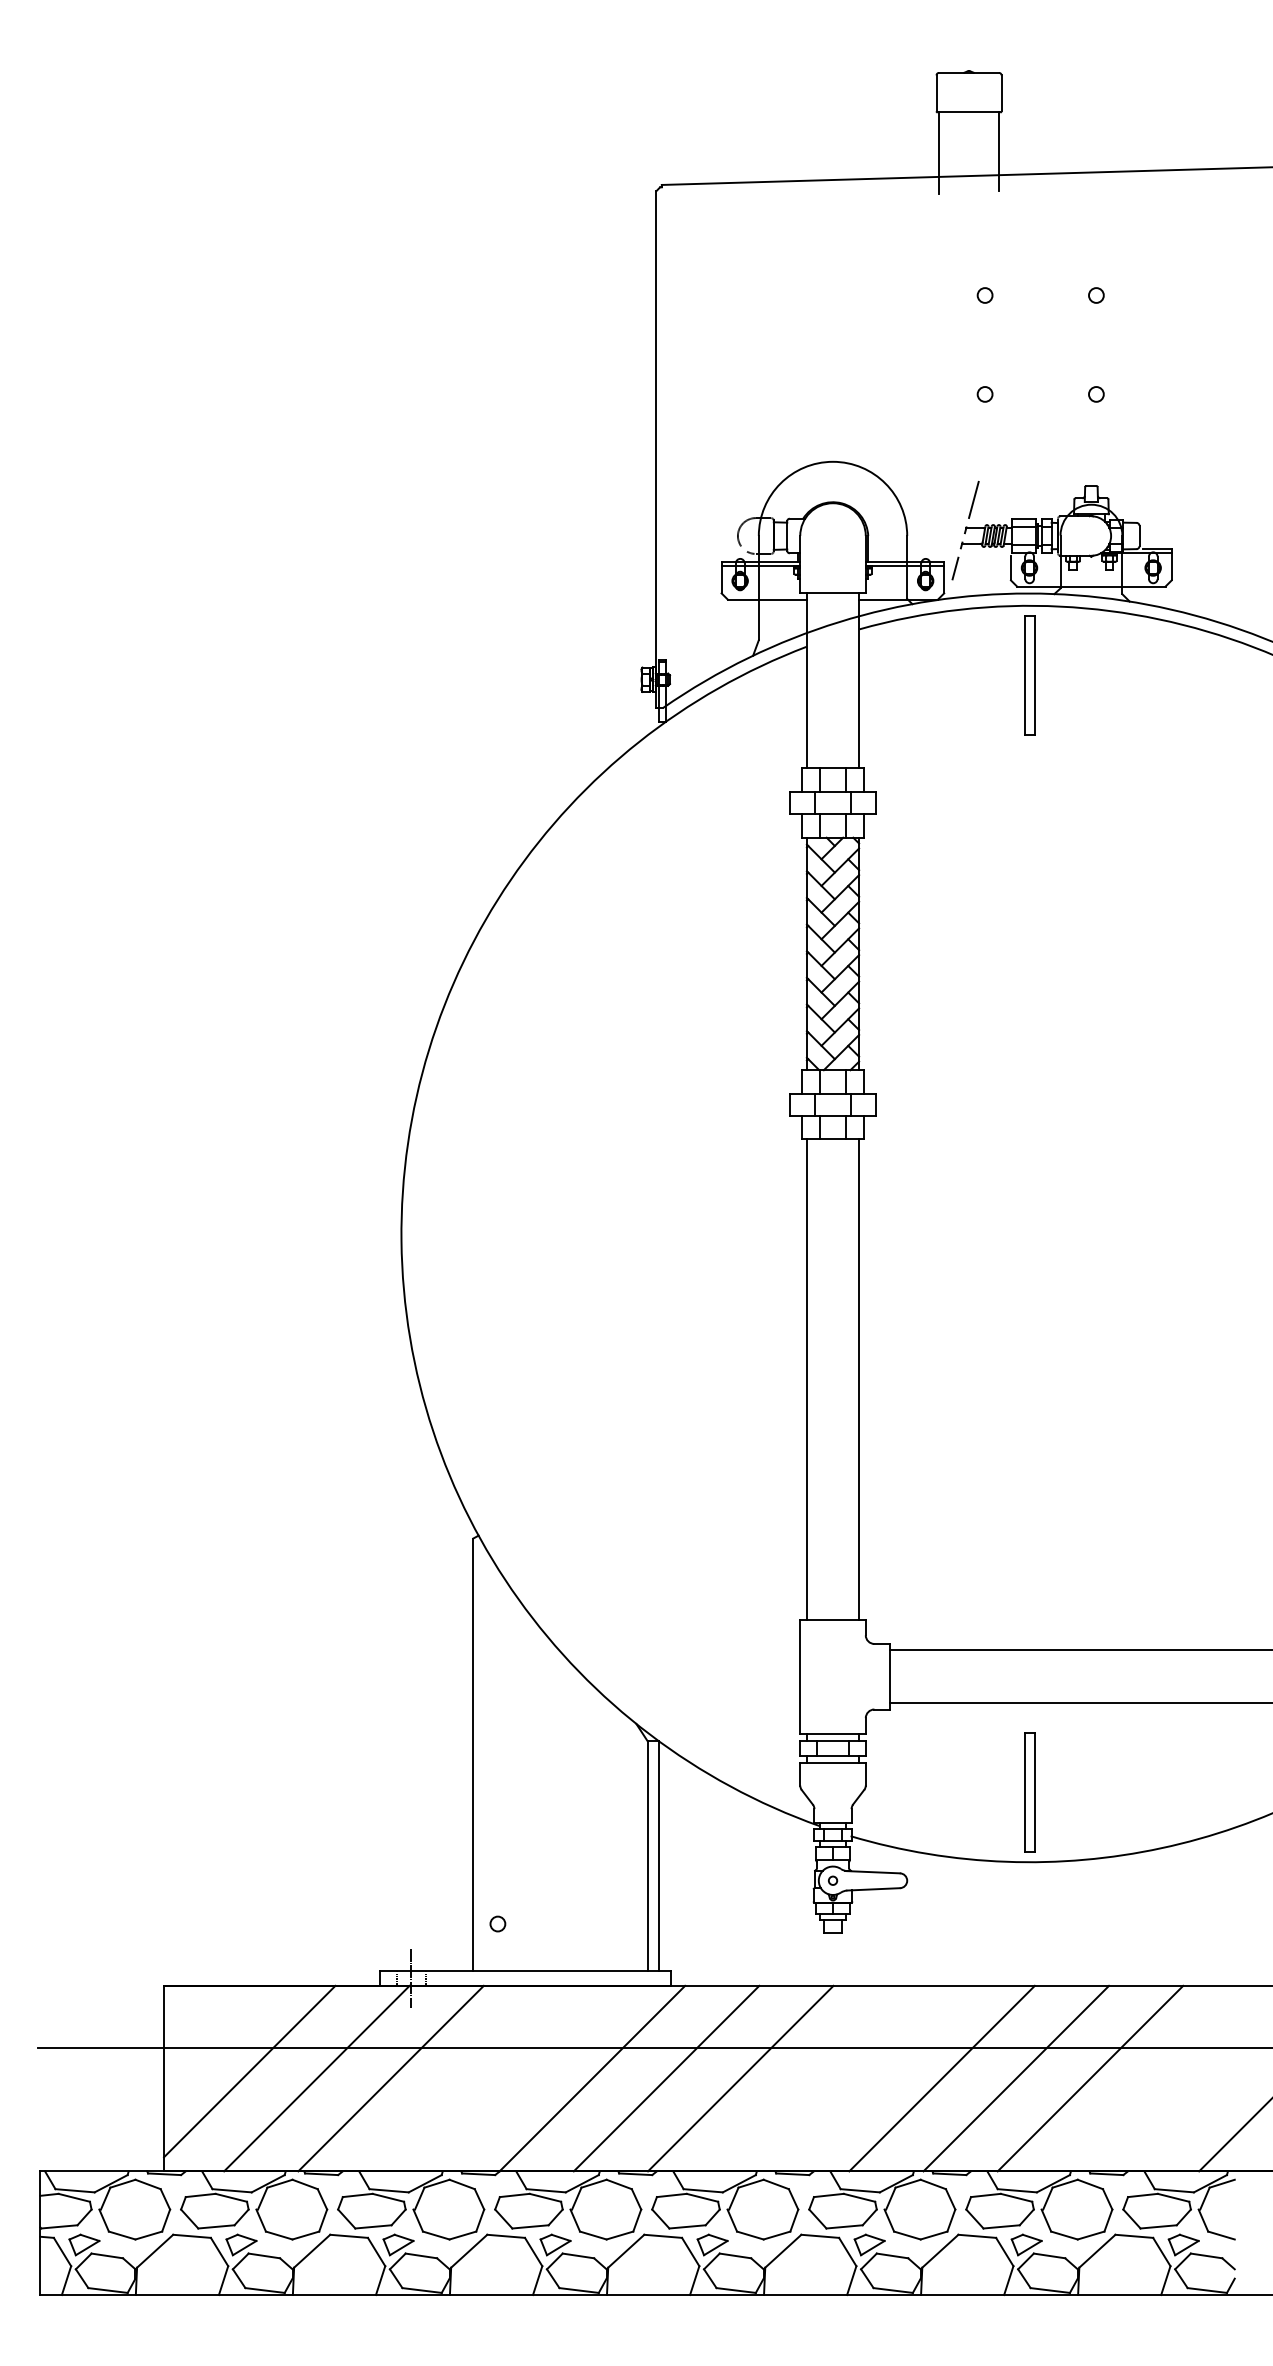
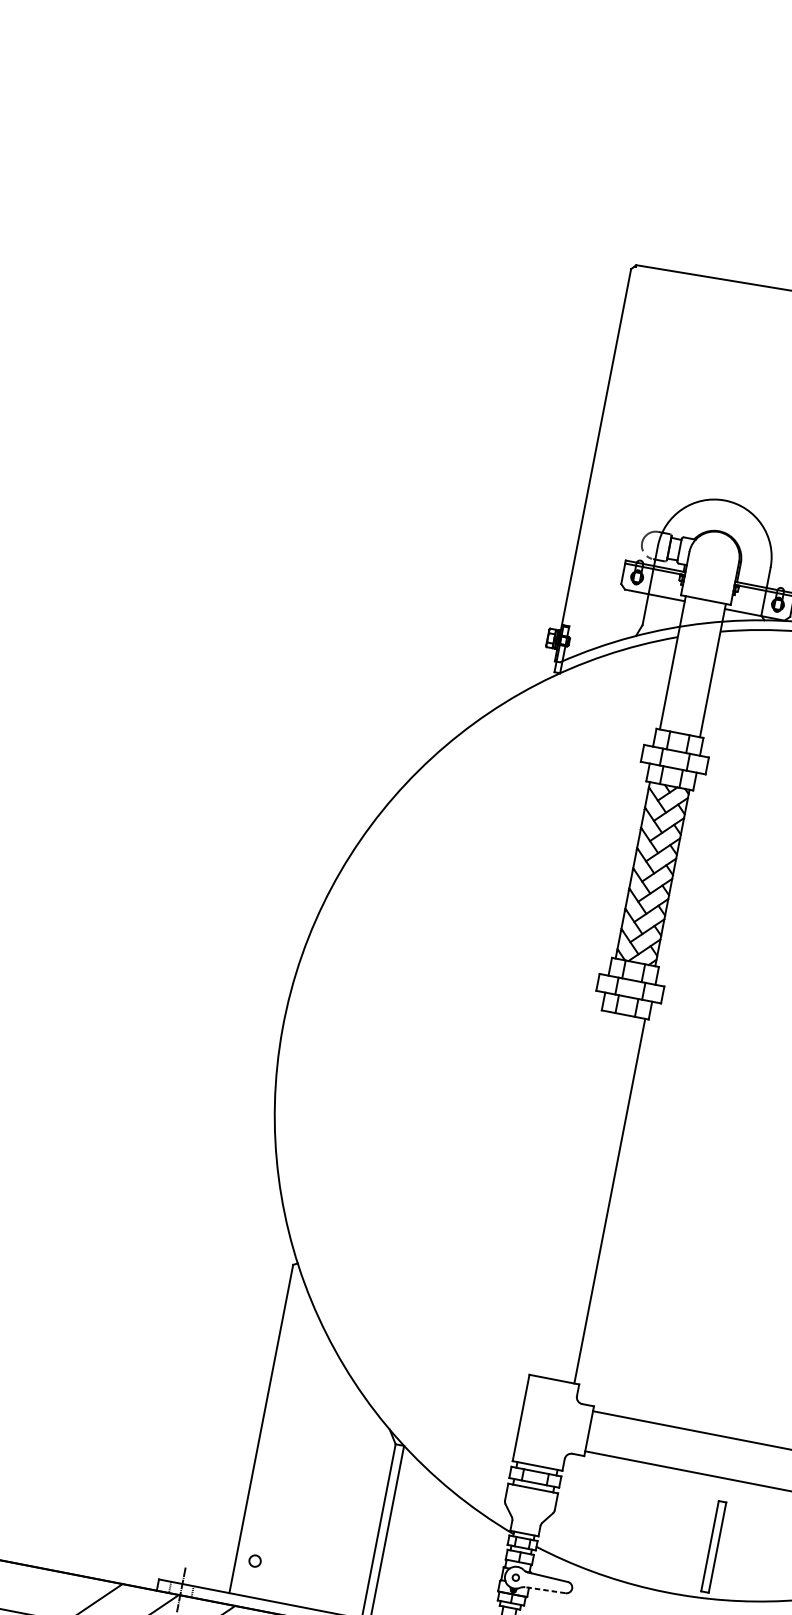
line: (806, 1379) -> (569, 1193), removed
part: (1029, 1792) -> (713, 1546), moved
line: (873, 1889) -> (545, 1590), solid -> dashed

